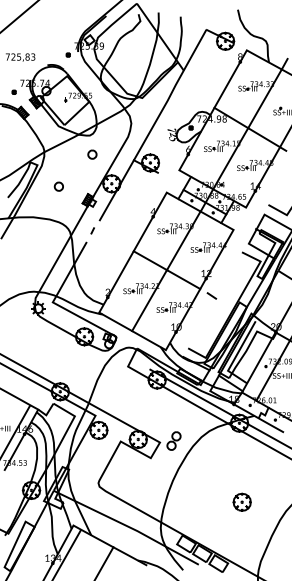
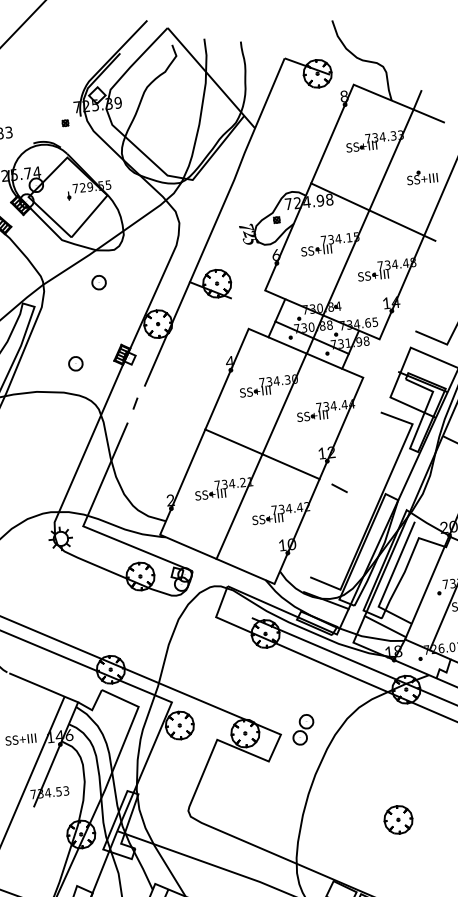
part: (92, 154) -> (99, 282), moved
part: (58, 186) -> (75, 363), moved
part: (241, 501) -> (397, 818), moved

